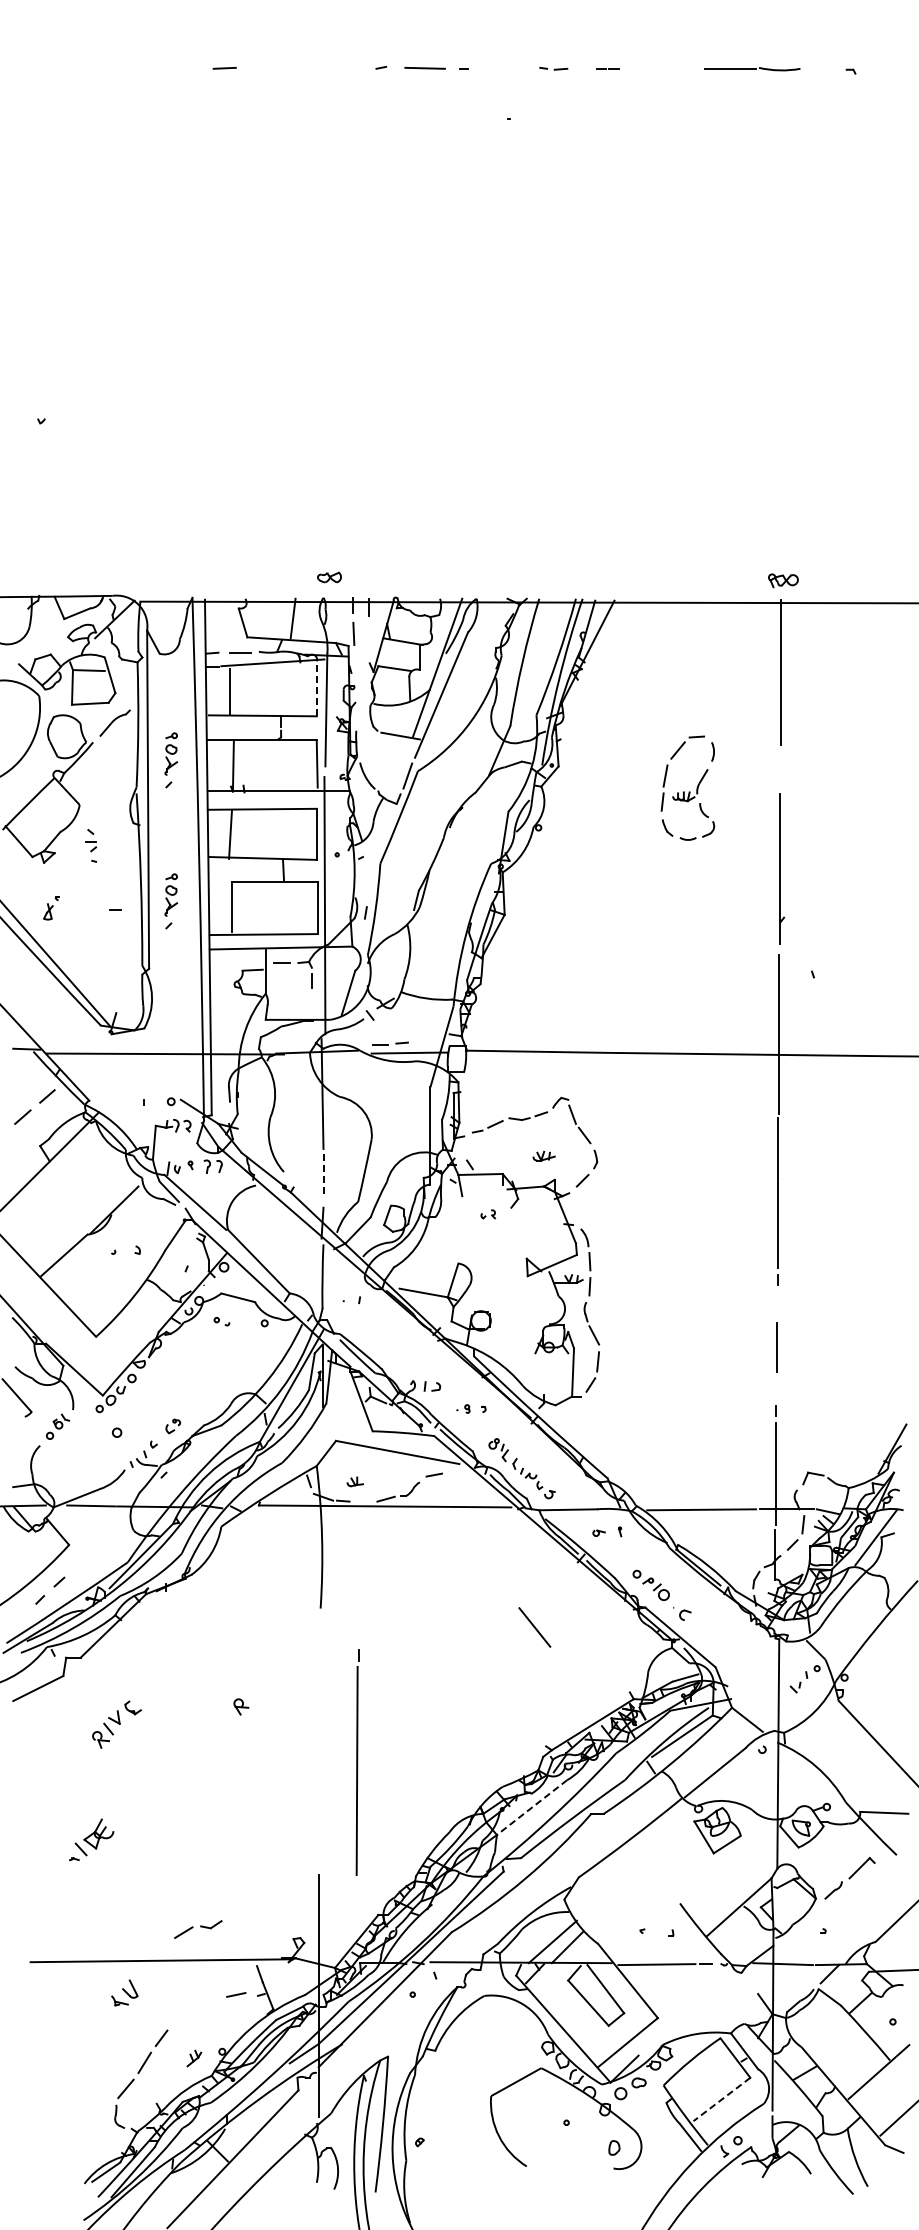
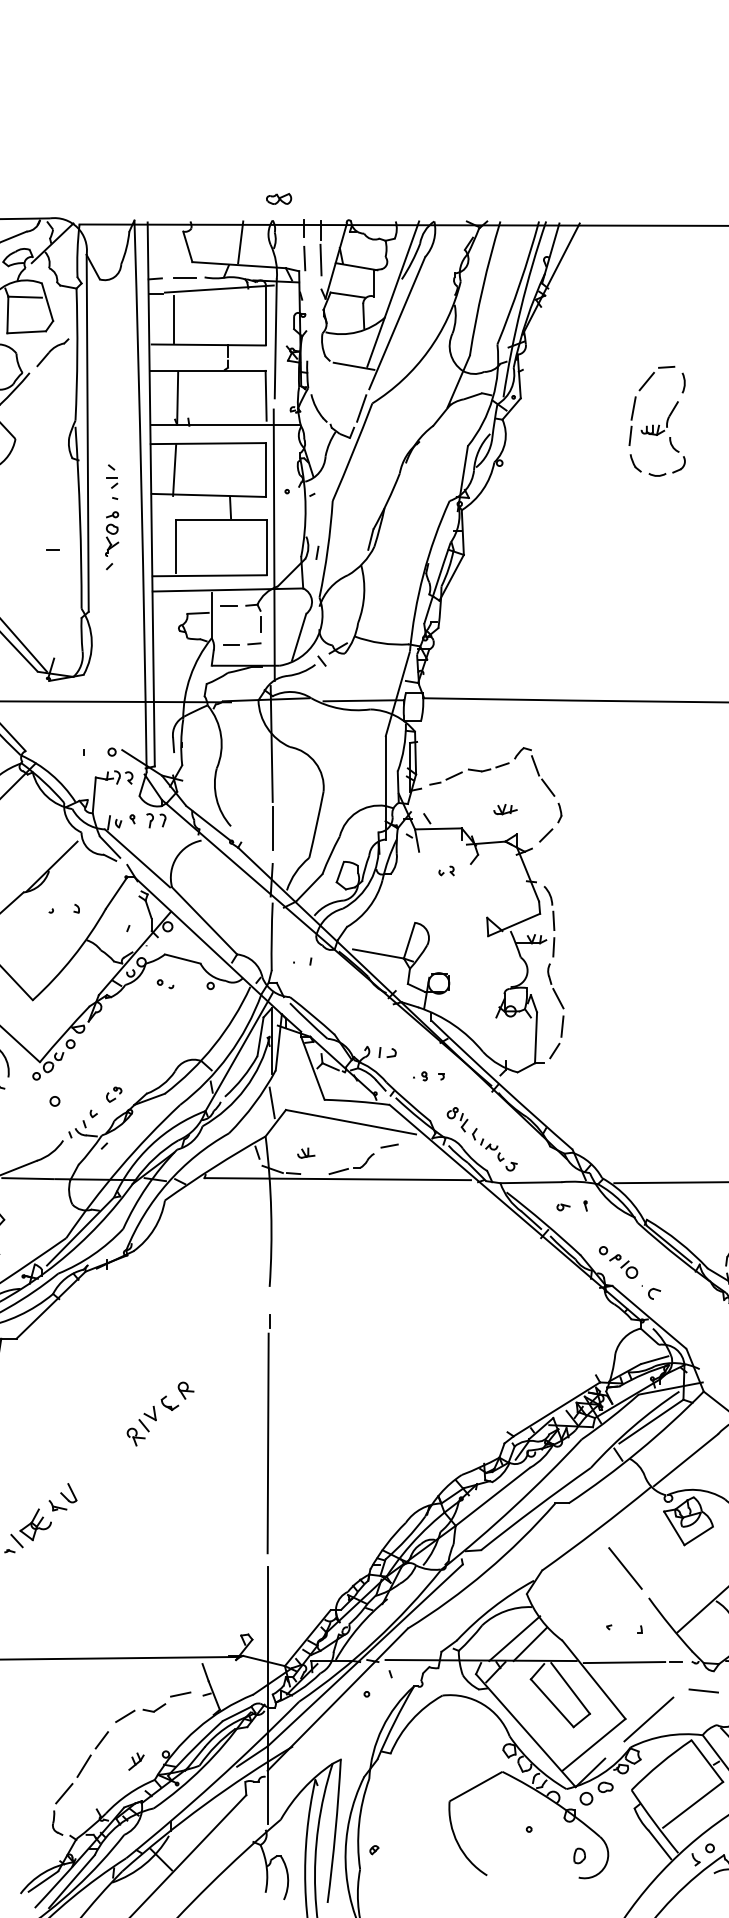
line: (368, 634) -> (320, 259), added
line: (316, 688) -> (265, 316), dashed -> solid
part: (171, 760) -> (112, 392), removed
part: (91, 845) -> (112, 481), moved
part: (390, 1043) -> (242, 644), moved
line: (323, 1174) -> (272, 828), dashed -> solid
line: (322, 1433) -> (271, 1102), added
line: (534, 1627) -> (625, 1568), moved
part: (116, 1724) -> (152, 1420), moved
line: (357, 1762) -> (268, 1434), moved
line: (532, 1807) -> (493, 1496), dashed -> solid
part: (198, 1929) -> (140, 1713), moved
line: (731, 1991) -> (703, 1690), added
part: (124, 1992) -> (62, 1496), moved
line: (679, 2018) -> (648, 1719), added
line: (721, 2099) -> (692, 1804), dashed -> solid

